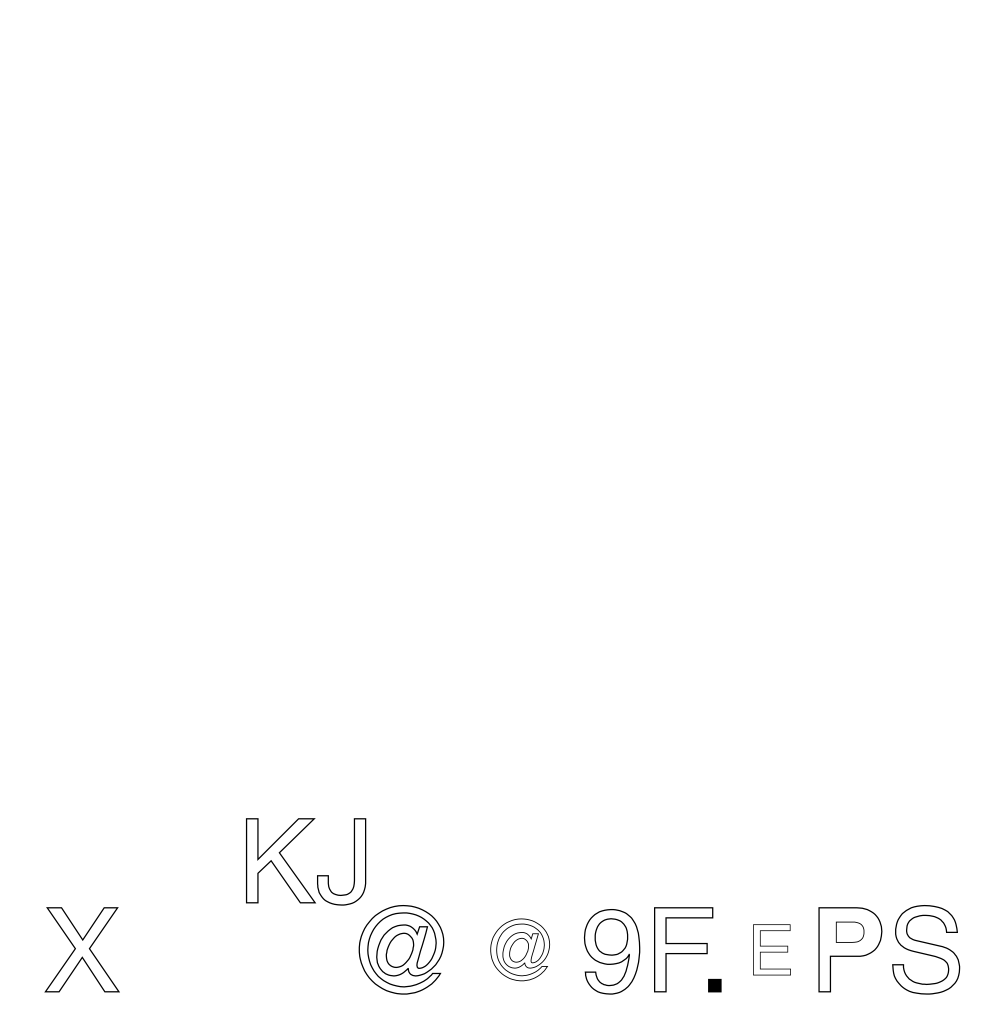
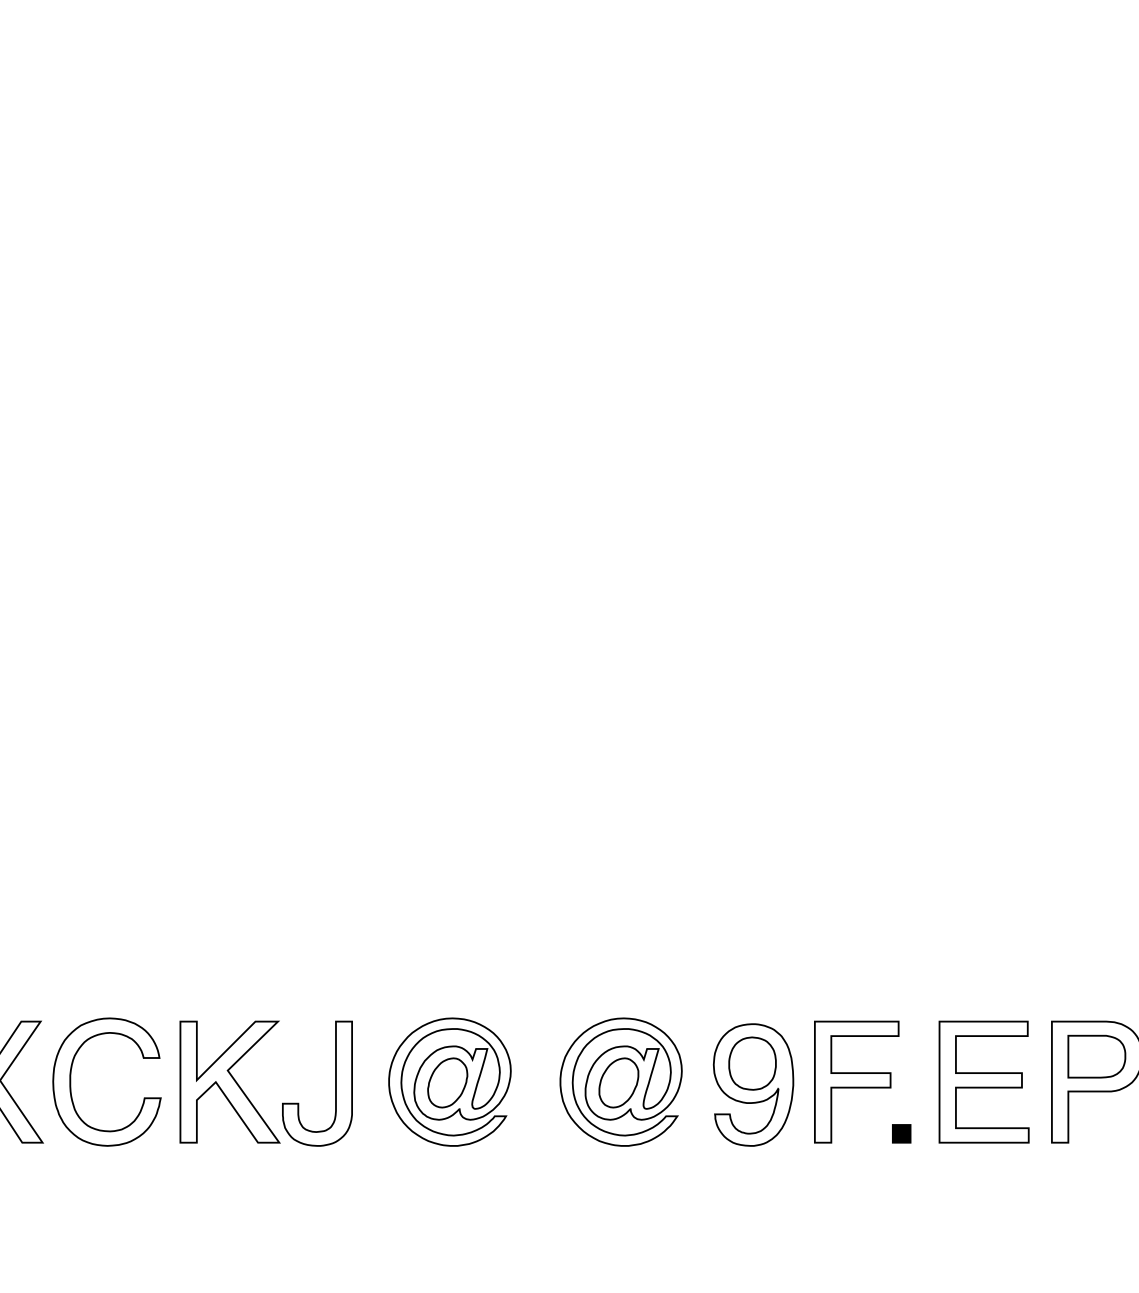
part: (292, 869) -> (246, 1094), moved
part: (849, 932) -> (1095, 1057), size x1.43
part: (138, 949) -> (70, 1081), added
part: (519, 949) -> (620, 1081), size x1.43
part: (771, 949) -> (983, 1081), size x1.67

